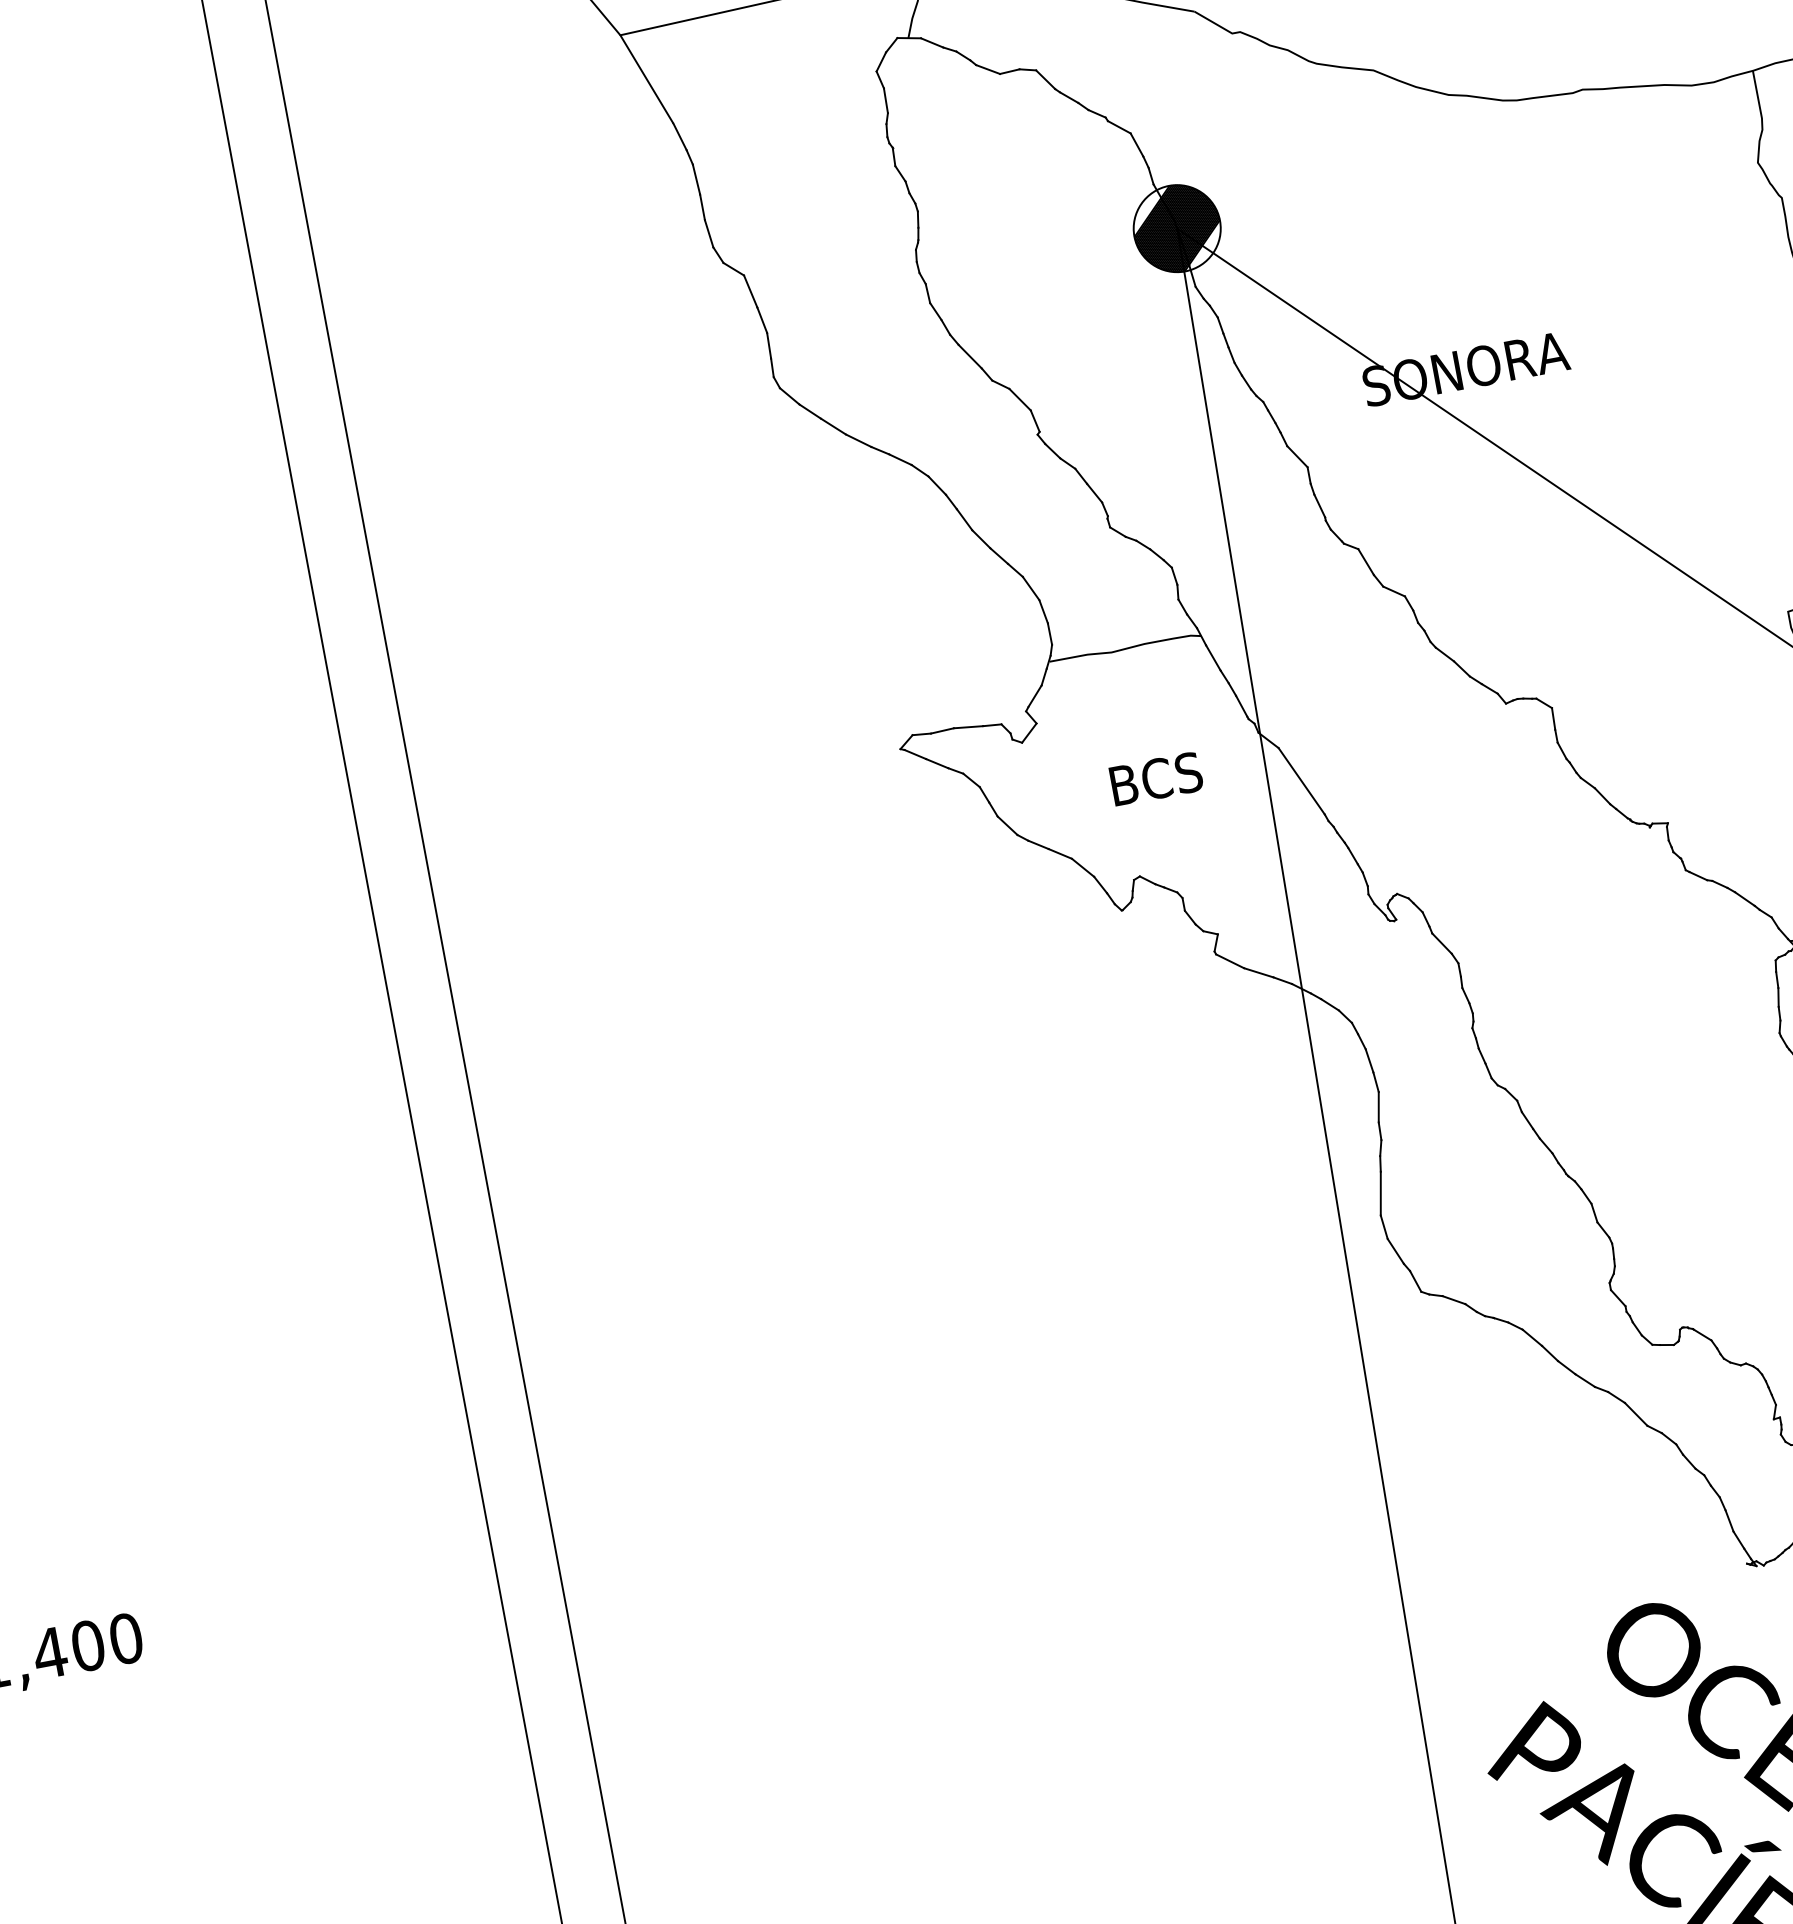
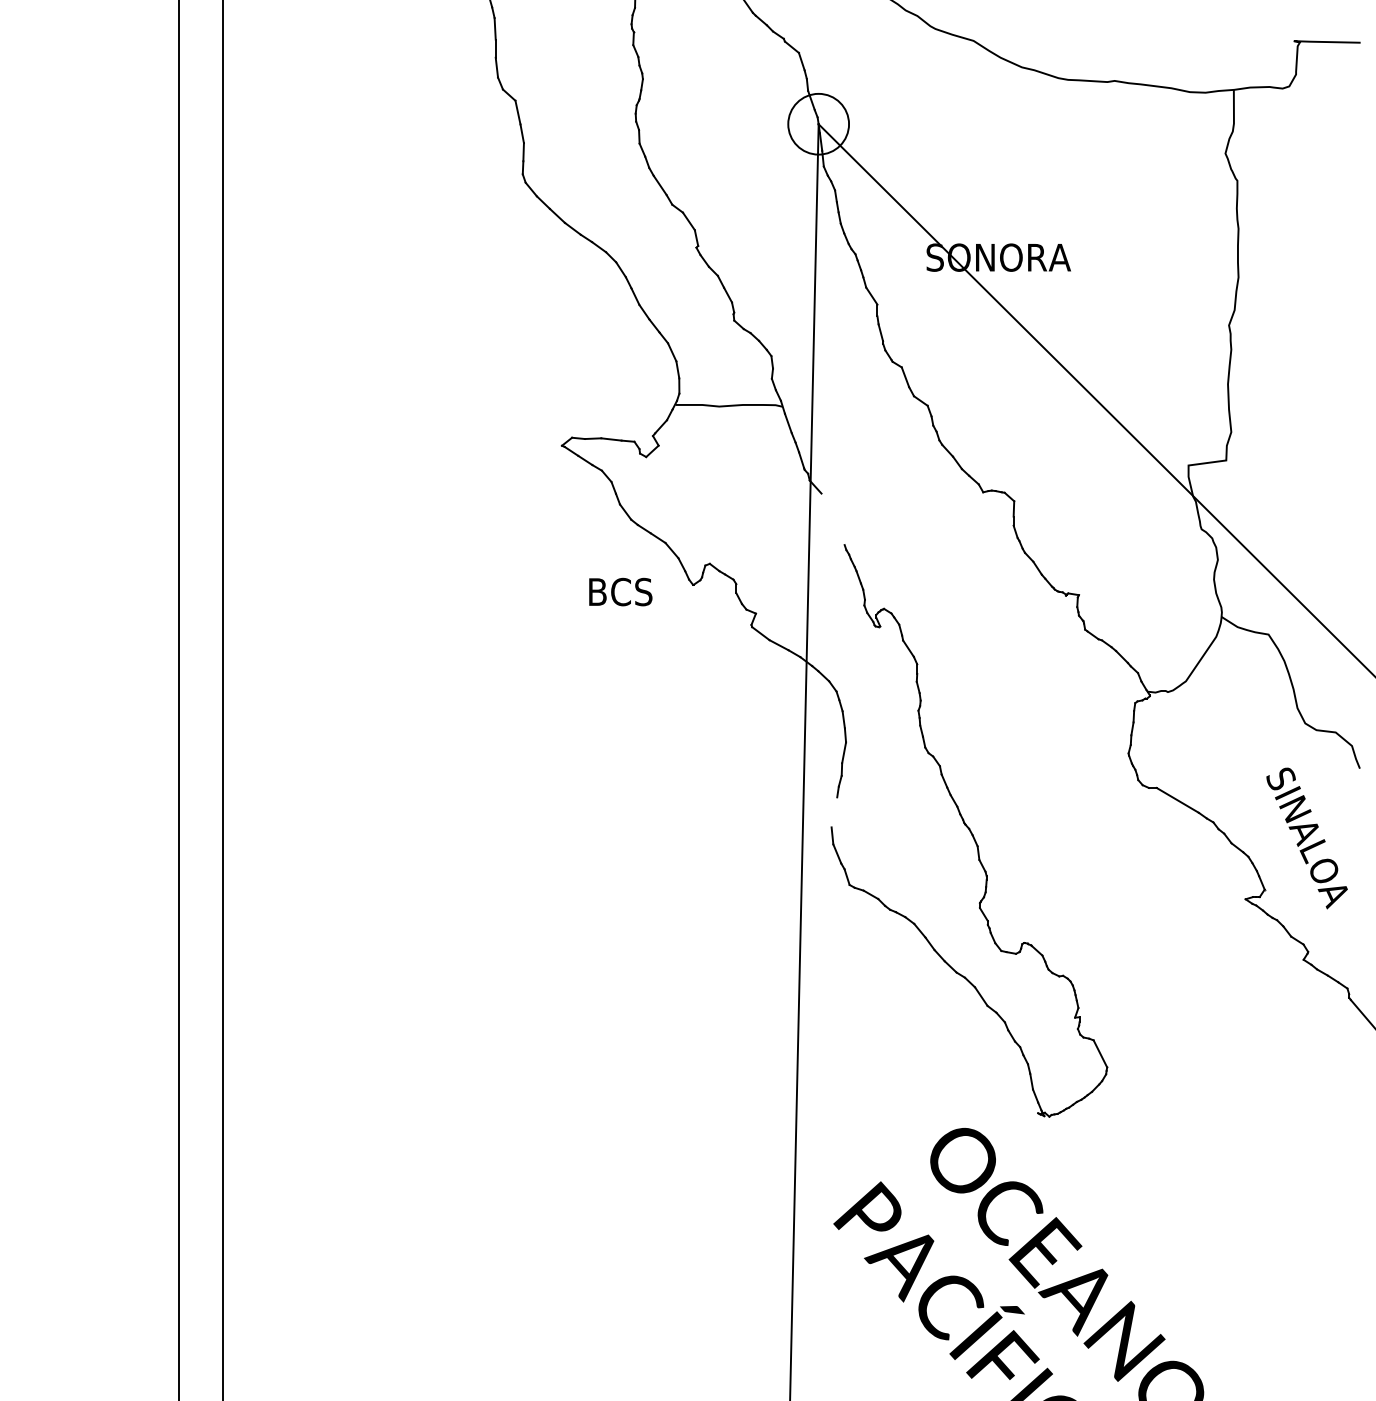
hatch: (1176, 227) -> (818, 123), removed
text: (1155, 778) -> (620, 591), moved
line: (1300, 781) -> (832, 519), removed
line: (1380, 1193) -> (834, 812), removed

